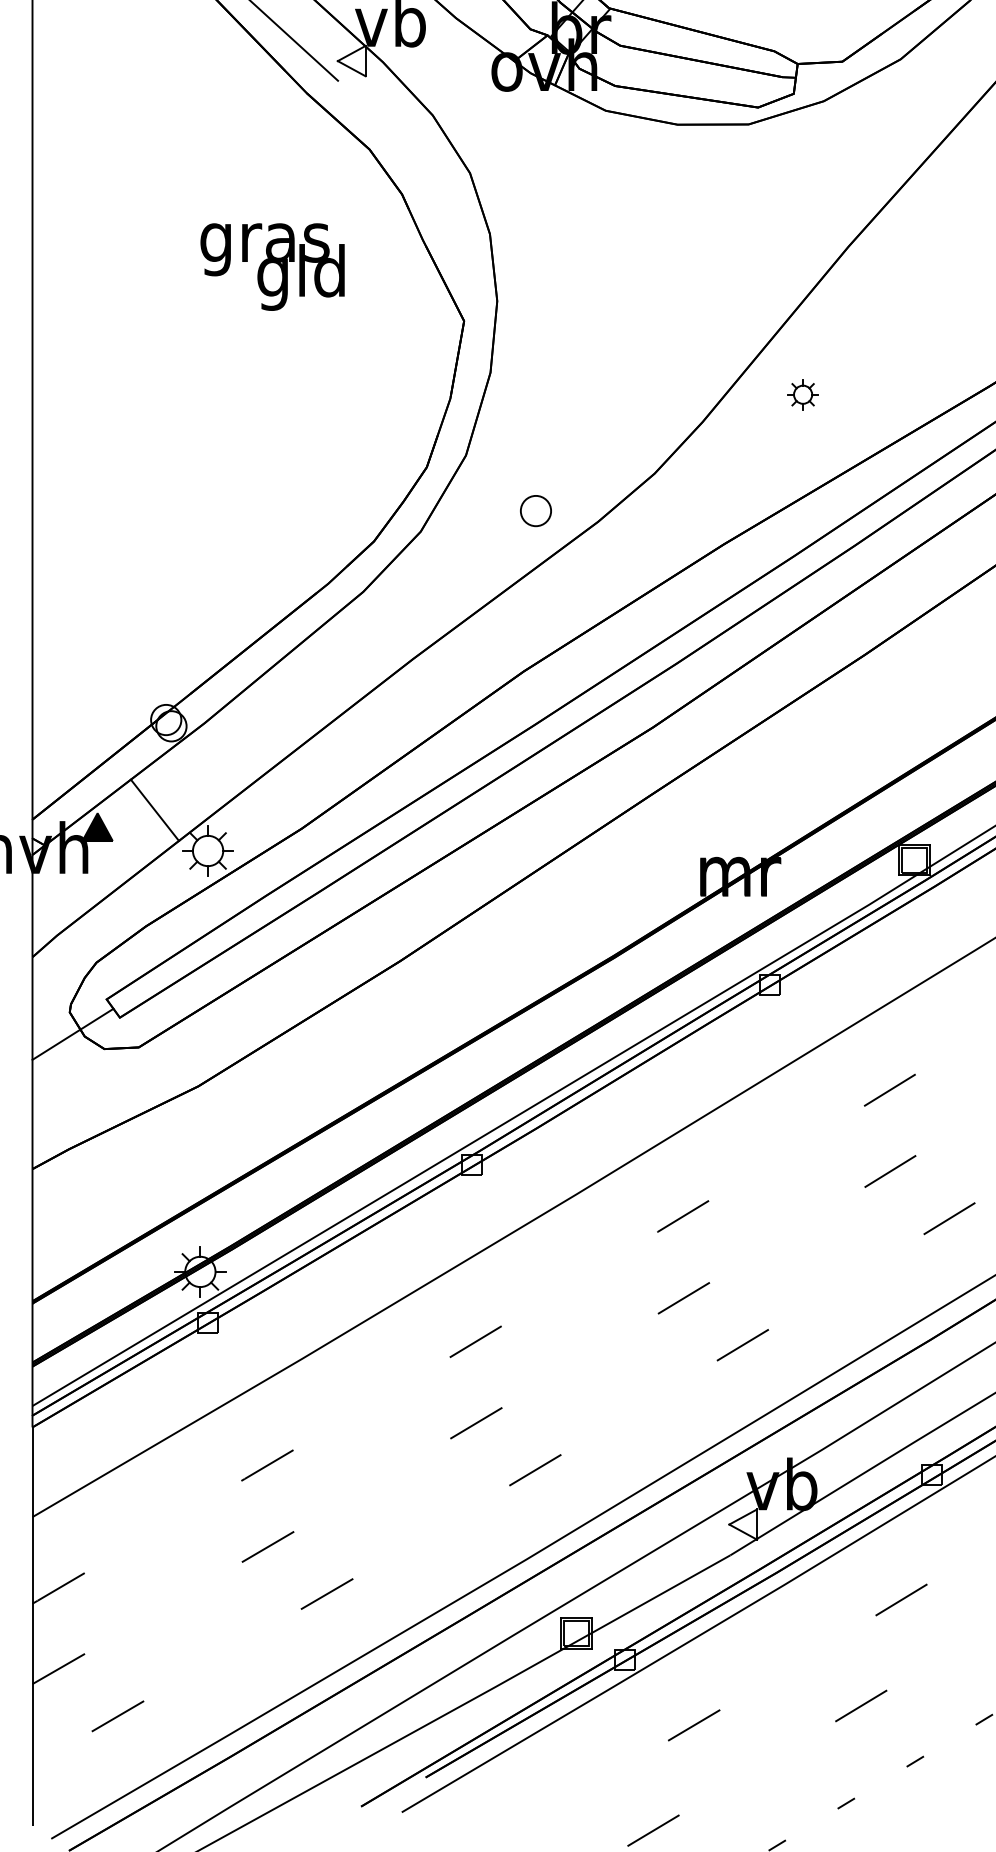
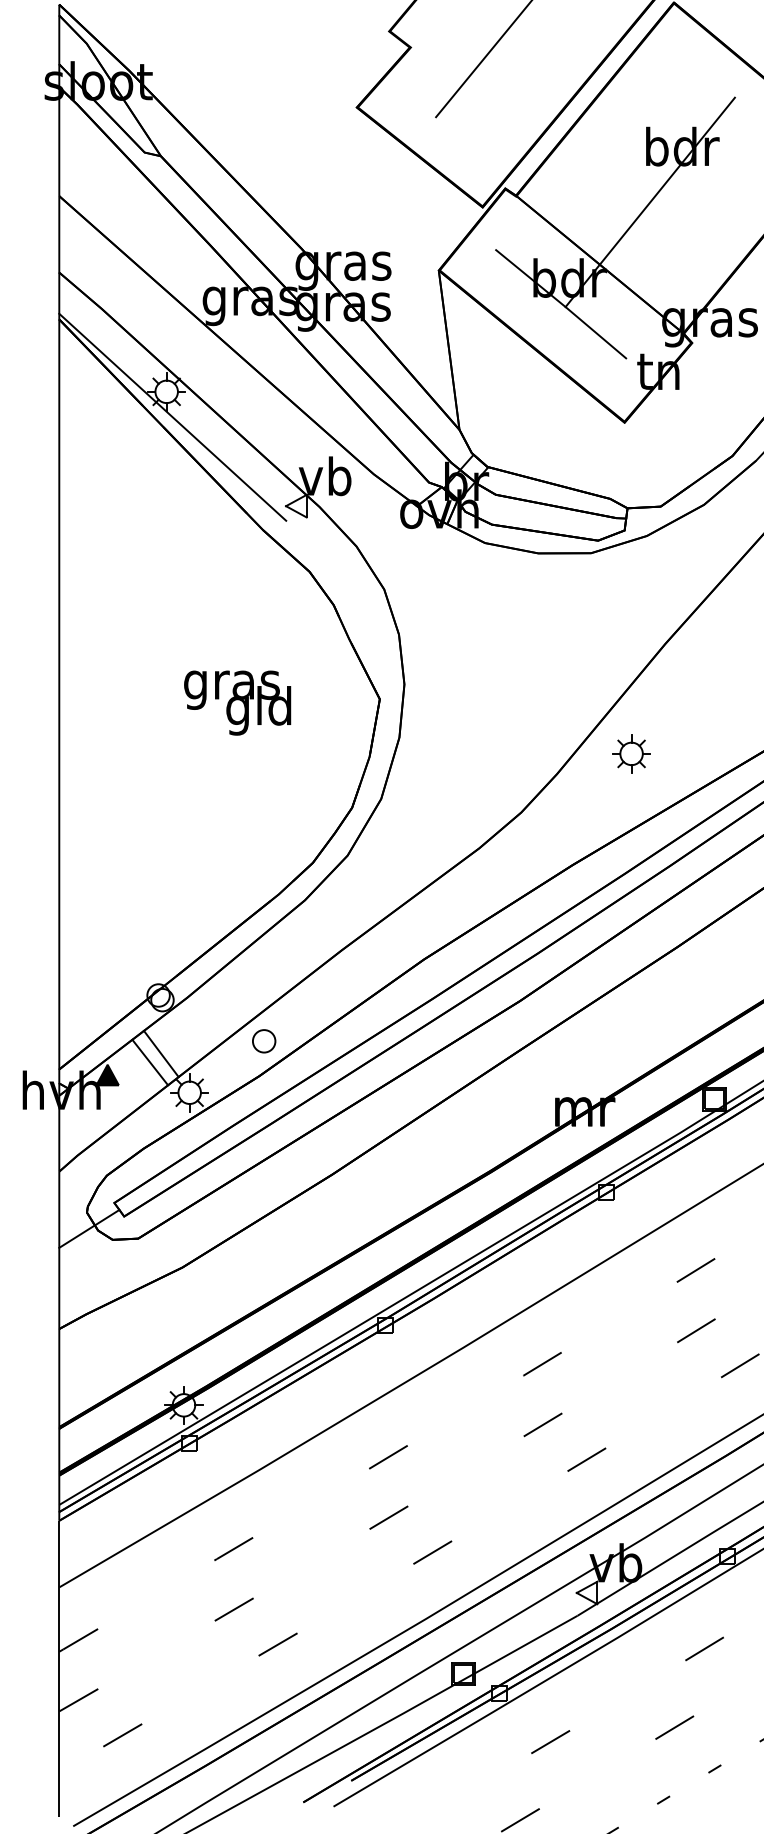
text: (272, 266) -> (237, 702), moved
part: (803, 394) -> (631, 753), size x1.67
part: (536, 511) -> (264, 1041), moved
line: (168, 798) -> (160, 1053), added

